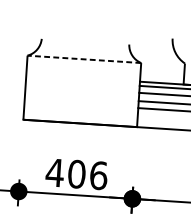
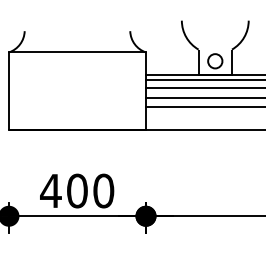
line: (84, 59) -> (77, 52), dashed -> solid
text: (98, 175) -> (103, 190), 406 -> 400

